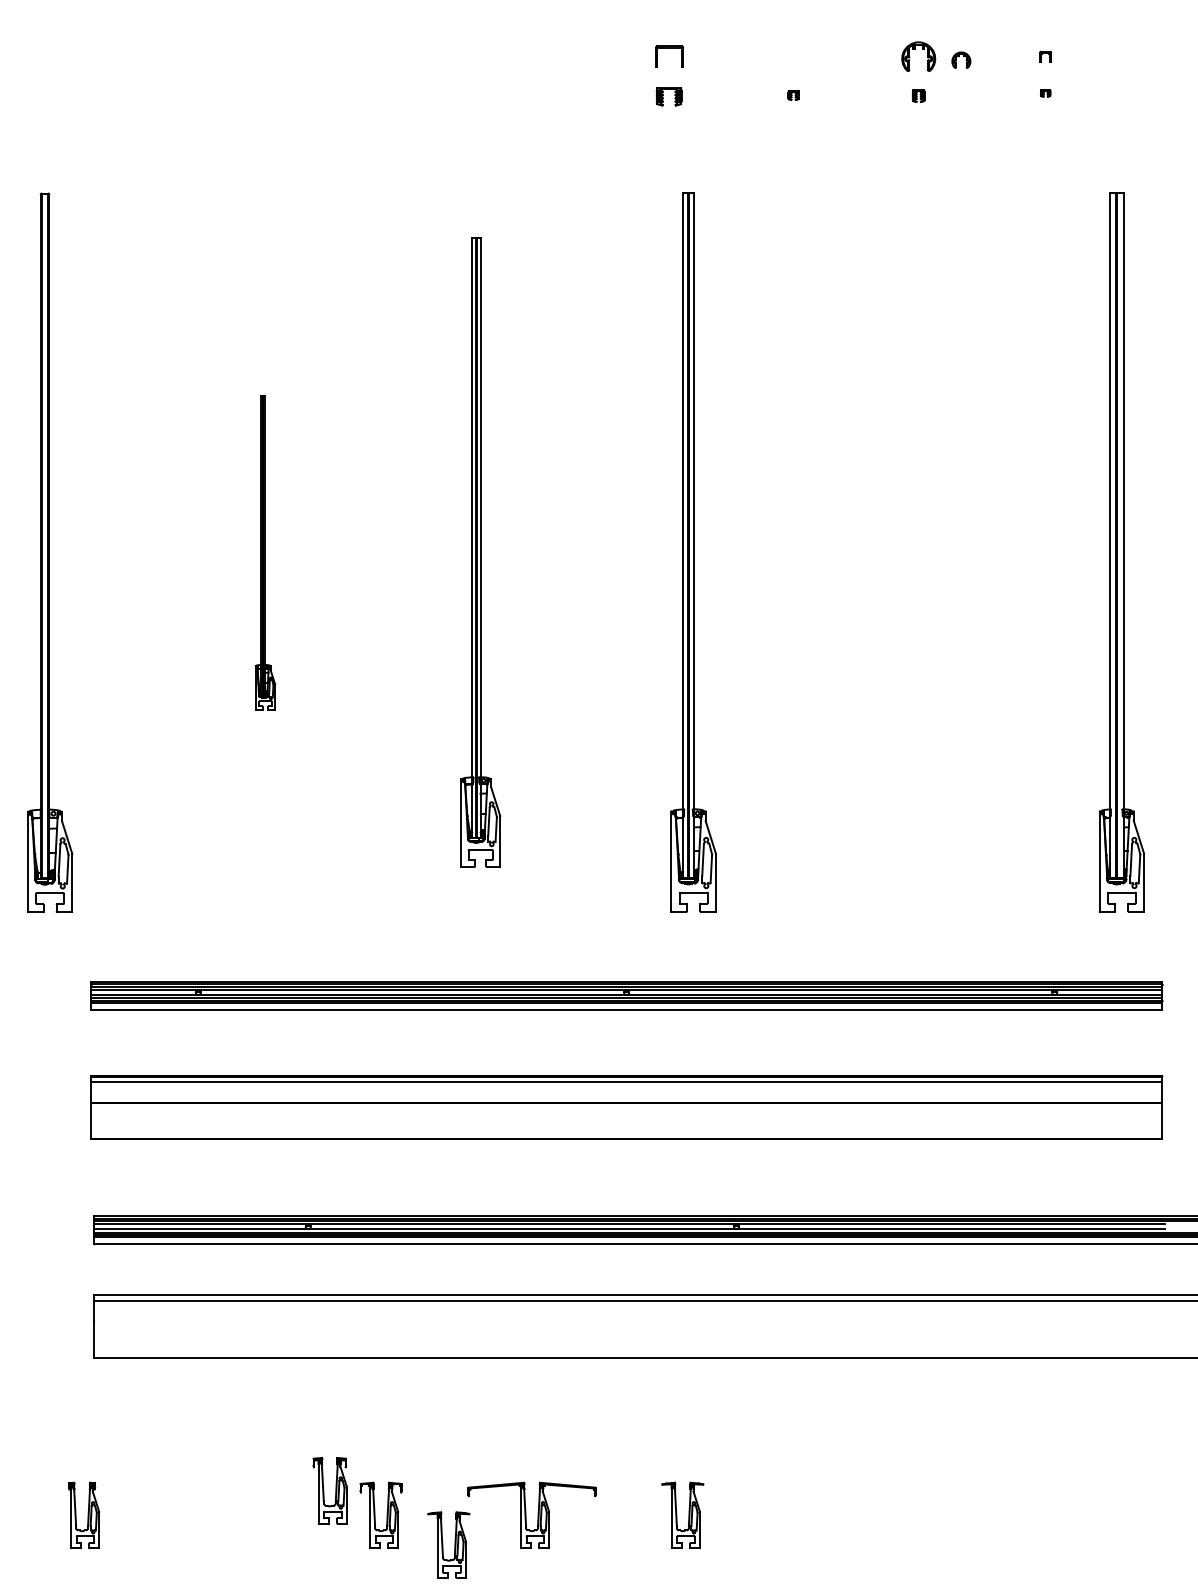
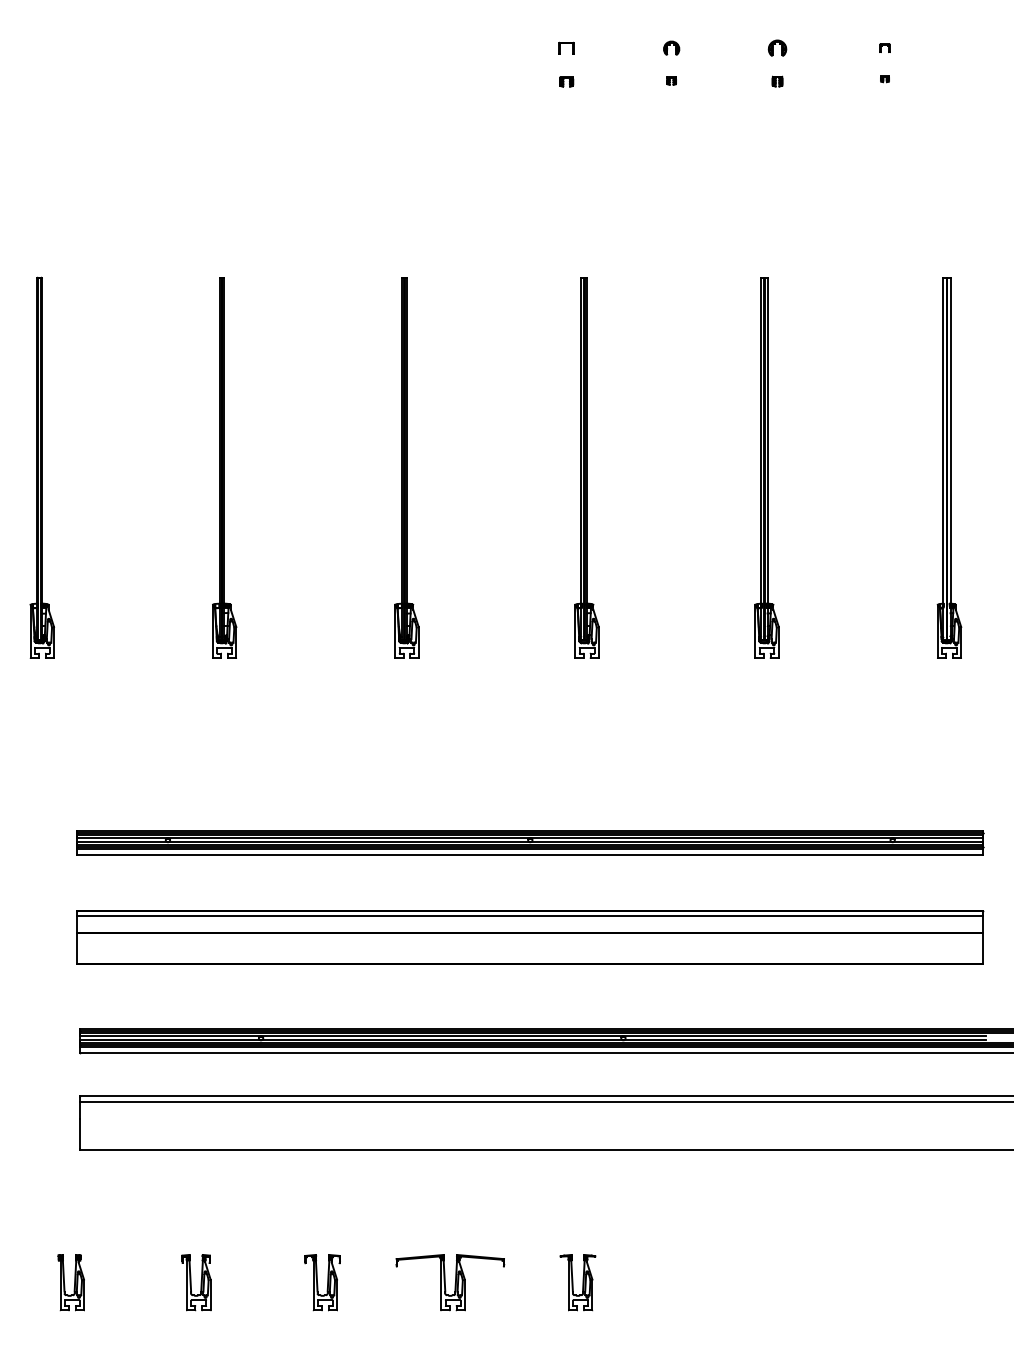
part: (669, 55) -> (566, 47), size x0.62
part: (918, 55) -> (777, 47), size x0.62
part: (961, 59) -> (671, 47), moved
part: (669, 96) -> (566, 81), size x0.62
part: (48, 552) -> (41, 467), size x0.62
part: (265, 552) -> (224, 467), size x1.43
part: (480, 552) -> (406, 467), size x0.71
part: (692, 552) -> (586, 467), size x0.62
part: (905, 552) -> (766, 467), added
part: (1121, 552) -> (949, 467), size x0.62
part: (330, 1490) -> (196, 1282), moved
part: (448, 1544) -> (379, 1307), removed

